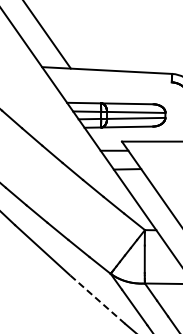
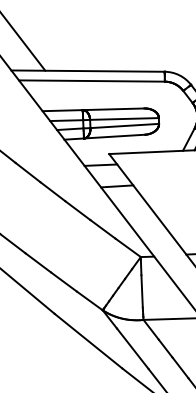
line: (109, 78) -> (91, 80), added
line: (97, 299) -> (88, 341), dashed -> solid

